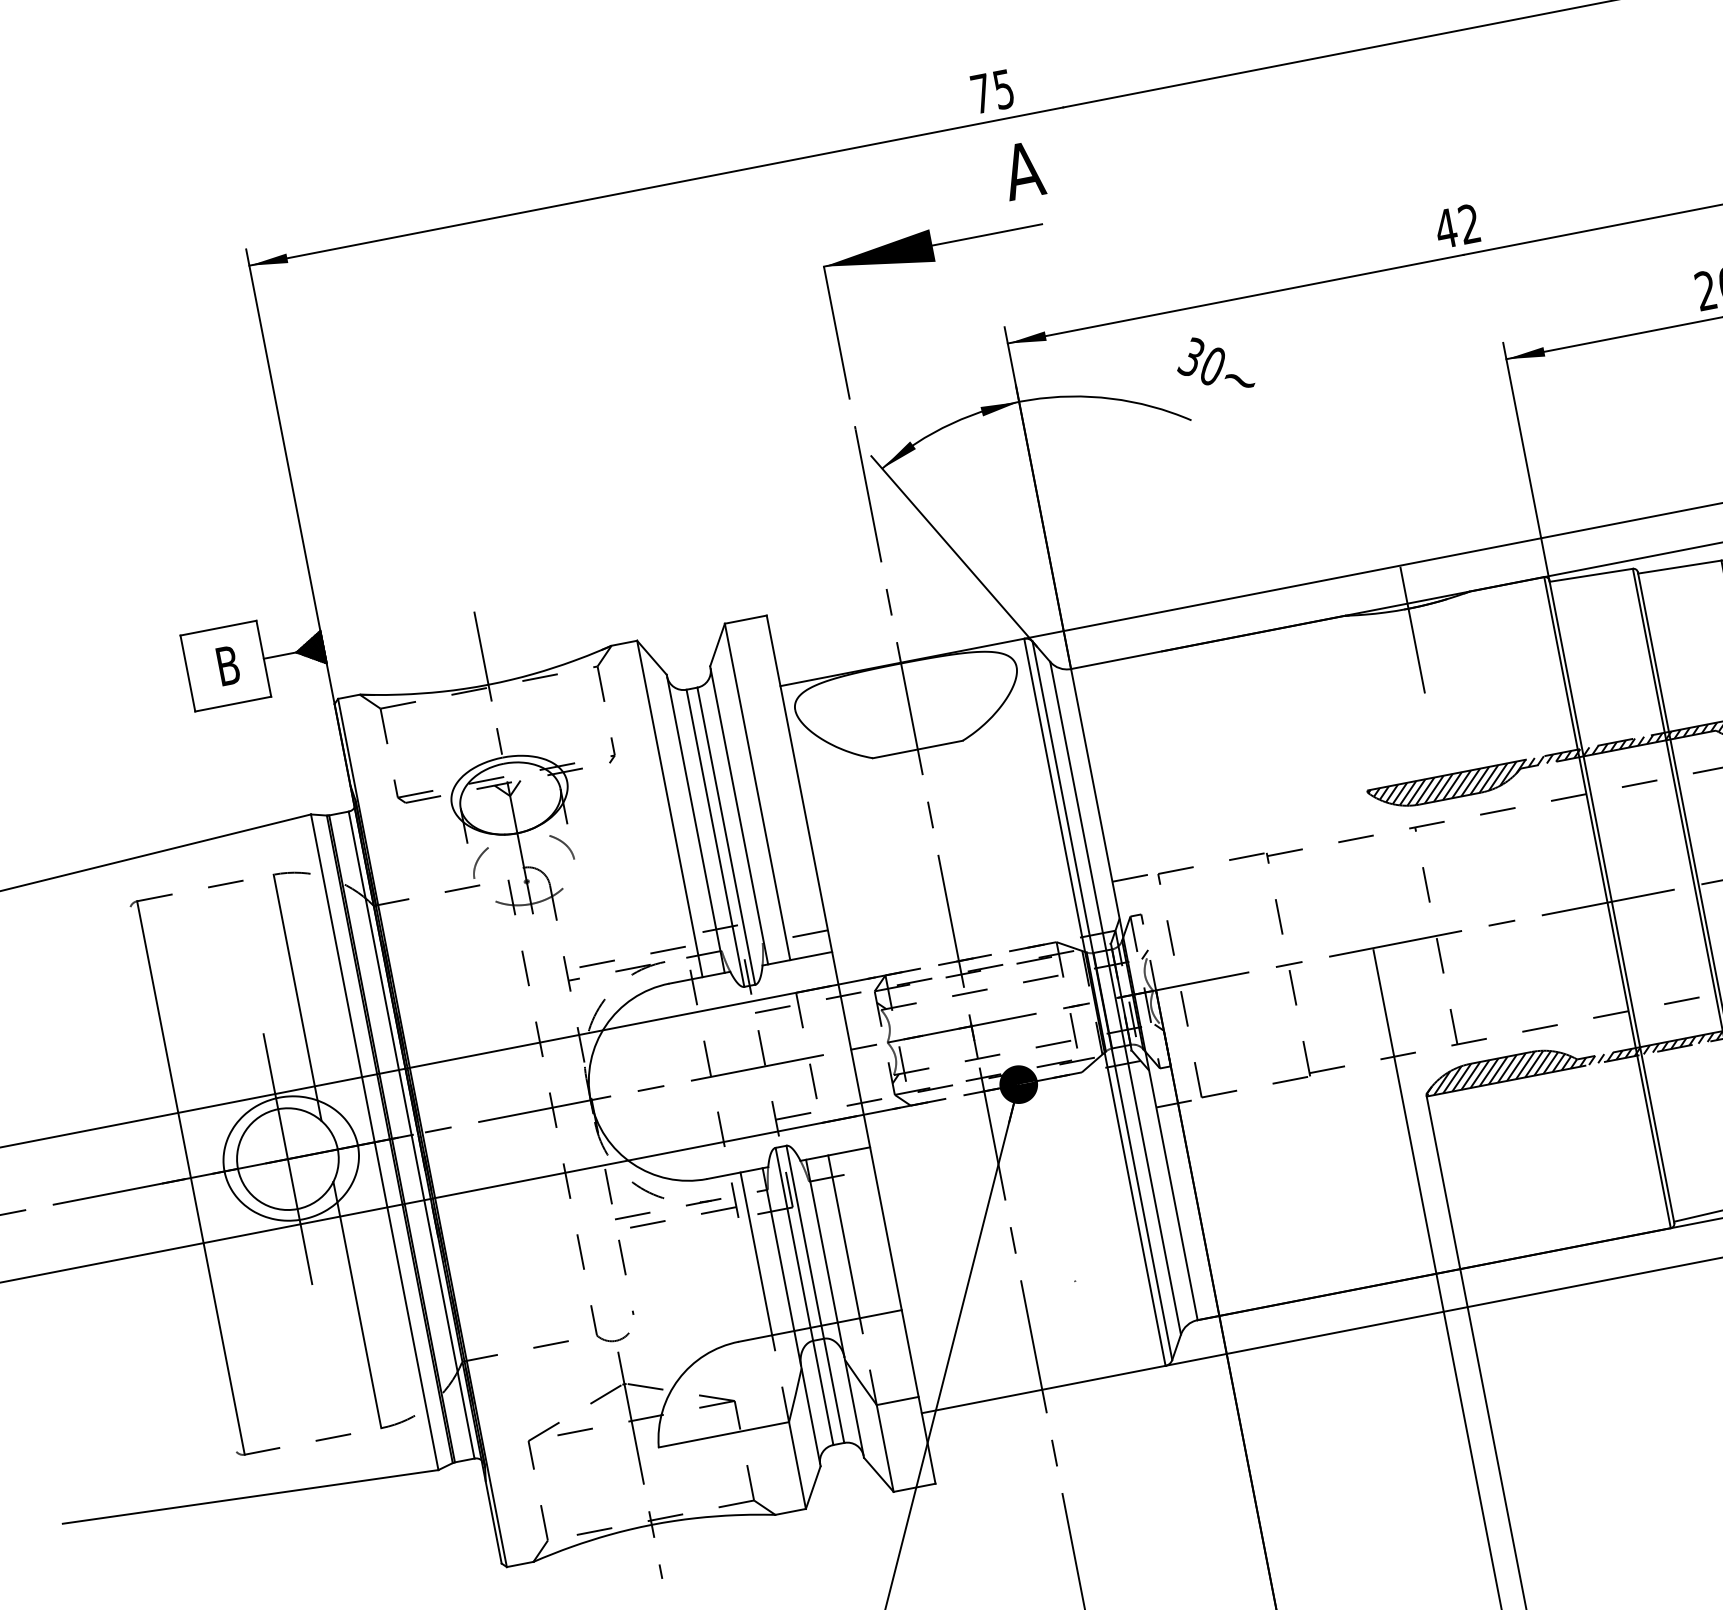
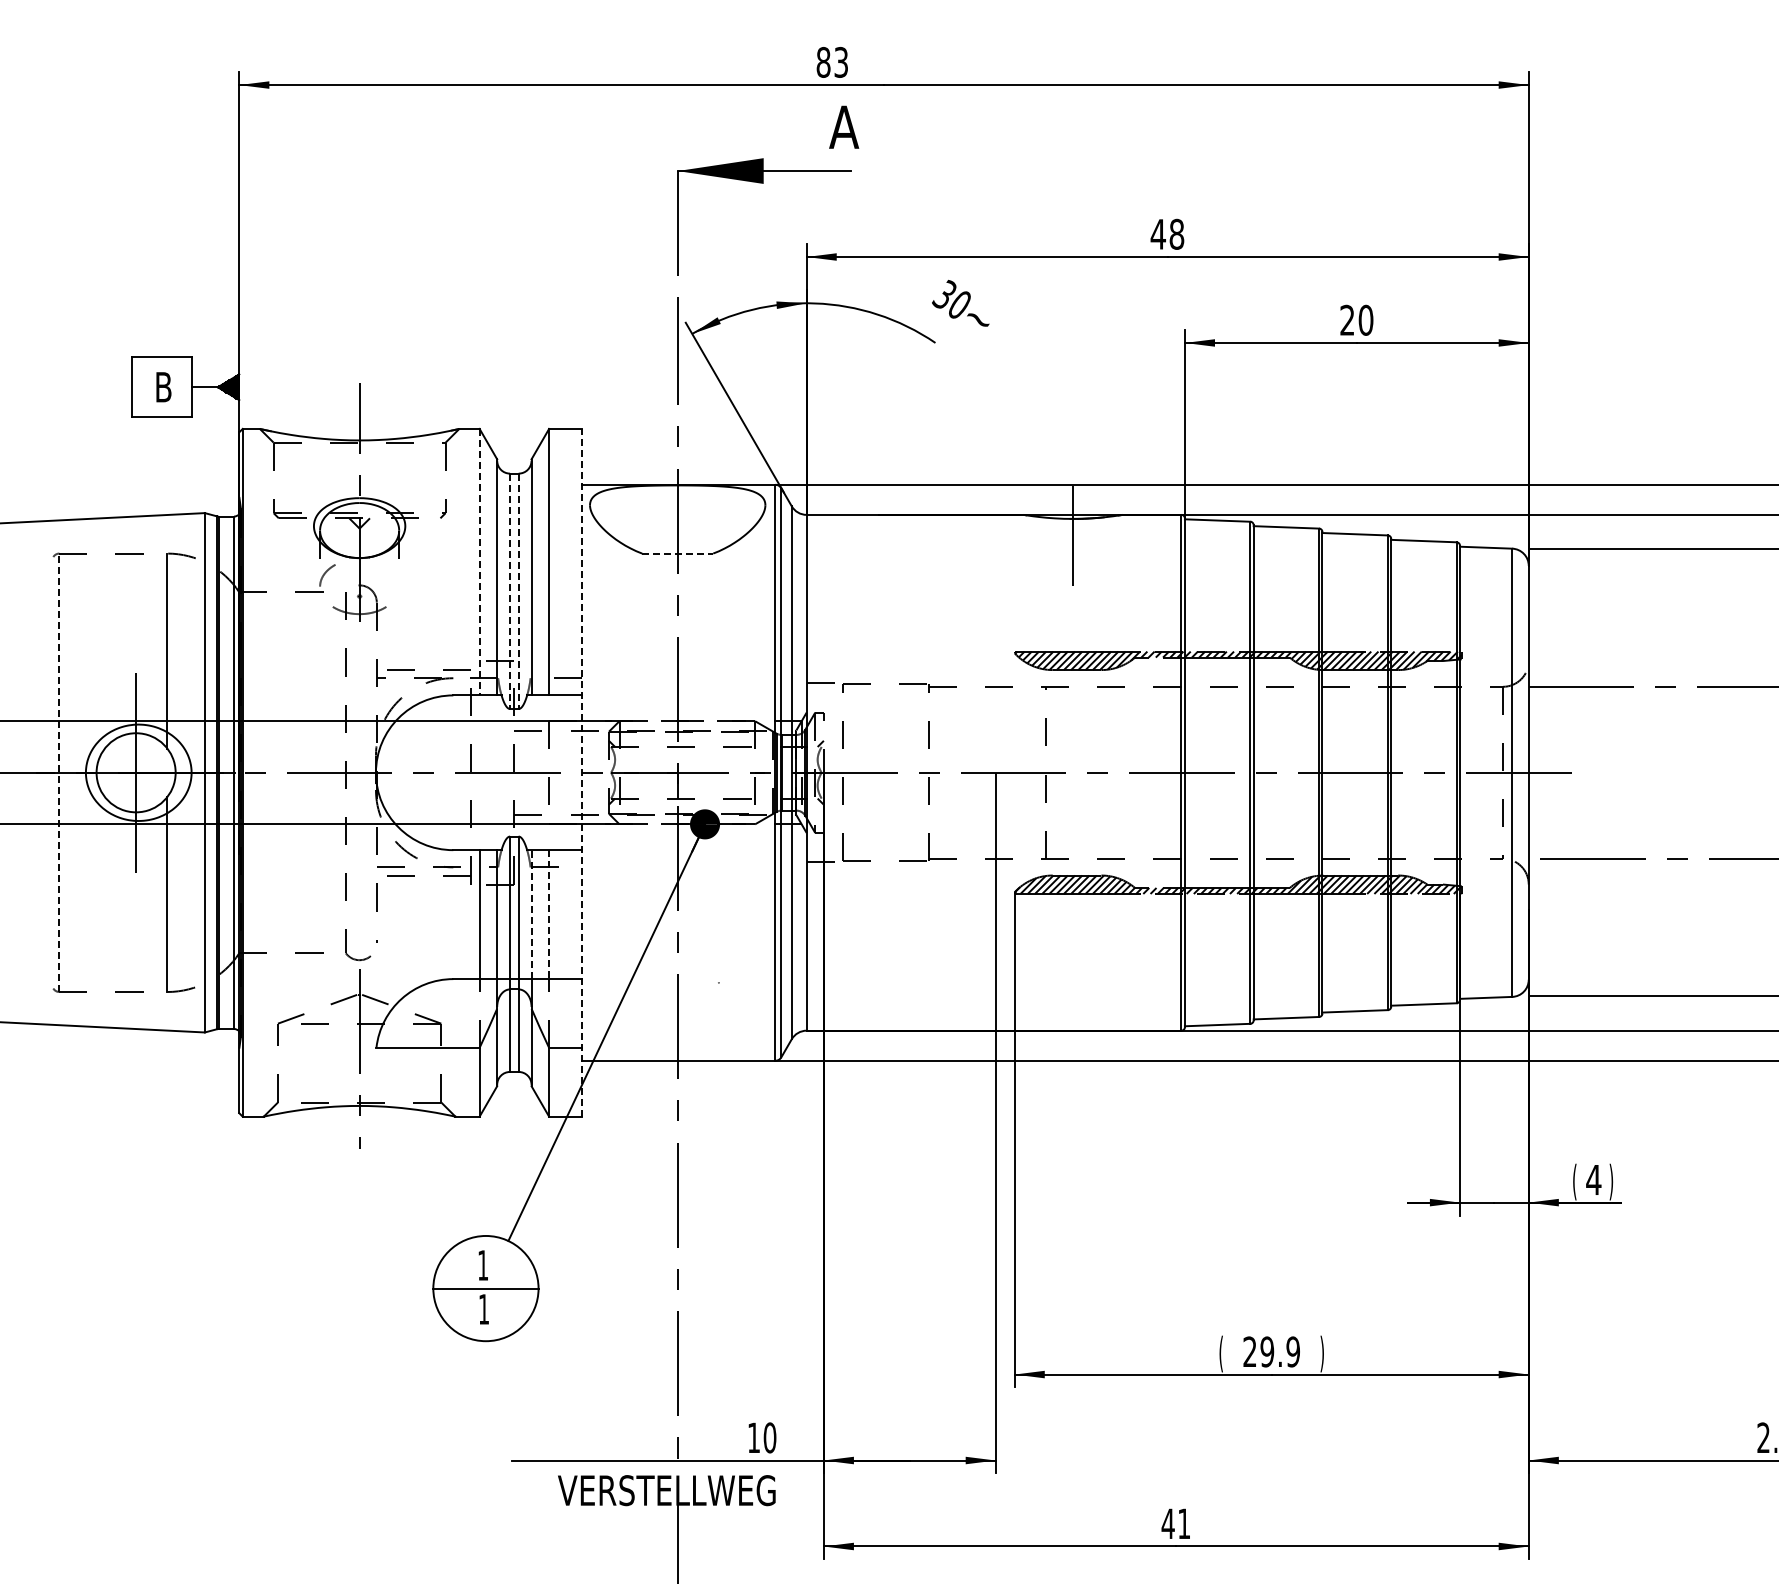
text: (991, 90) -> (831, 61), 75 -> 83
text: (1468, 223) -> (1176, 233), 42 -> 48
line: (917, 749) -> (677, 553), solid -> dashed
line: (669, 809) -> (479, 562), solid -> dashed
line: (726, 836) -> (518, 591), solid -> dashed
line: (716, 838) -> (510, 591), solid -> dashed
curve: (563, 844) -> (393, 573), removed
line: (851, 1049) -> (582, 772), solid -> dashed
line: (191, 1177) -> (59, 772), solid -> dashed
line: (844, 1237) -> (549, 915), solid -> dashed
line: (821, 1241) -> (531, 914), solid -> dashed

